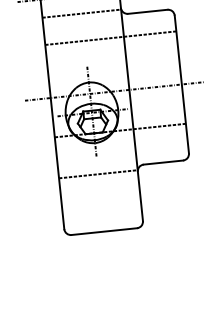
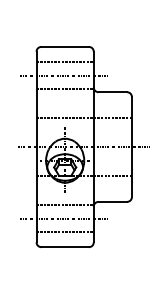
line: (109, 38) -> (83, 118), moved
line: (97, 192) -> (63, 218), added
line: (101, 210) -> (64, 231), added

